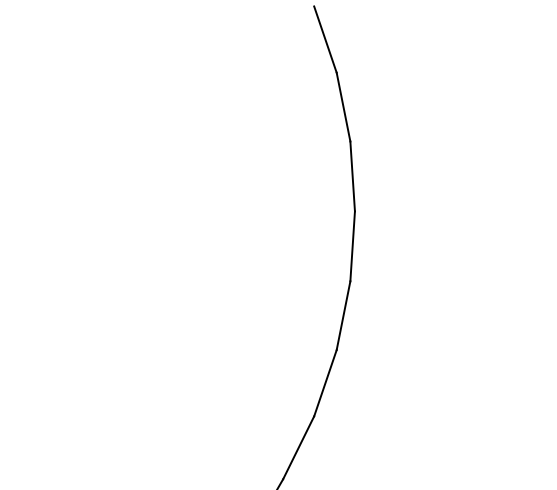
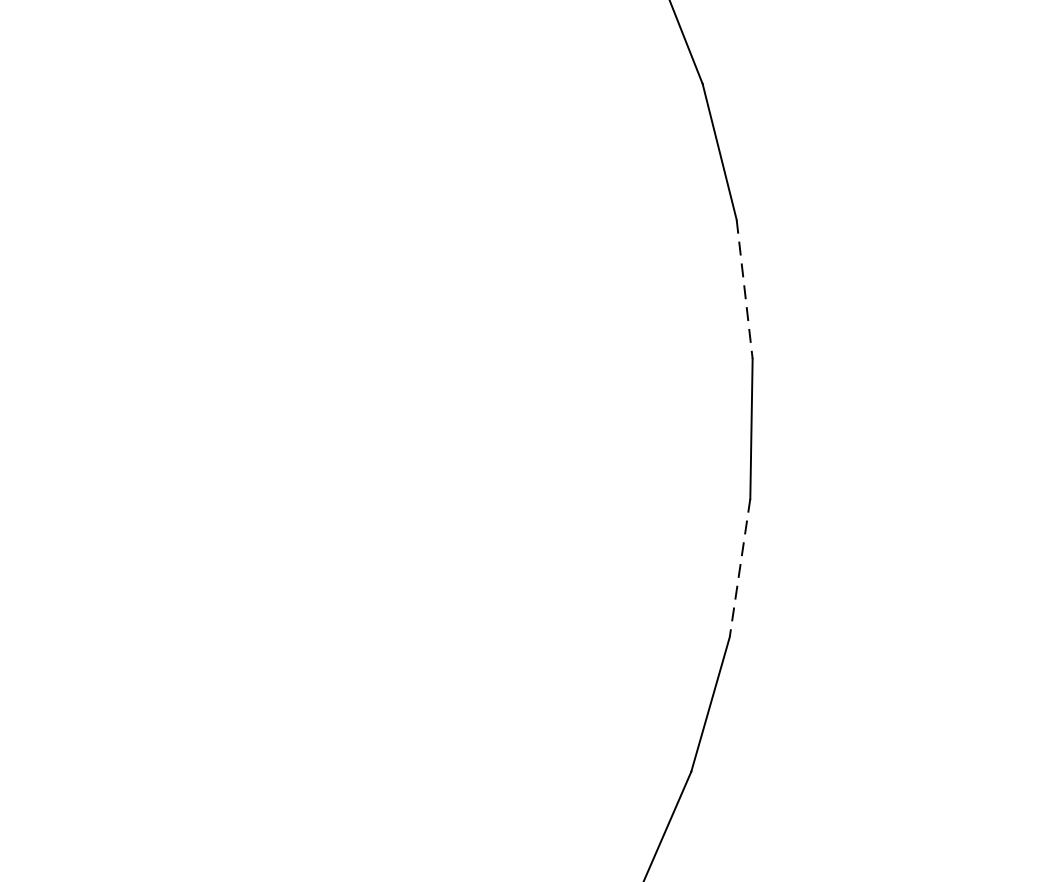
line: (352, 176) -> (744, 289), solid -> dashed
line: (343, 316) -> (740, 569), solid -> dashed

